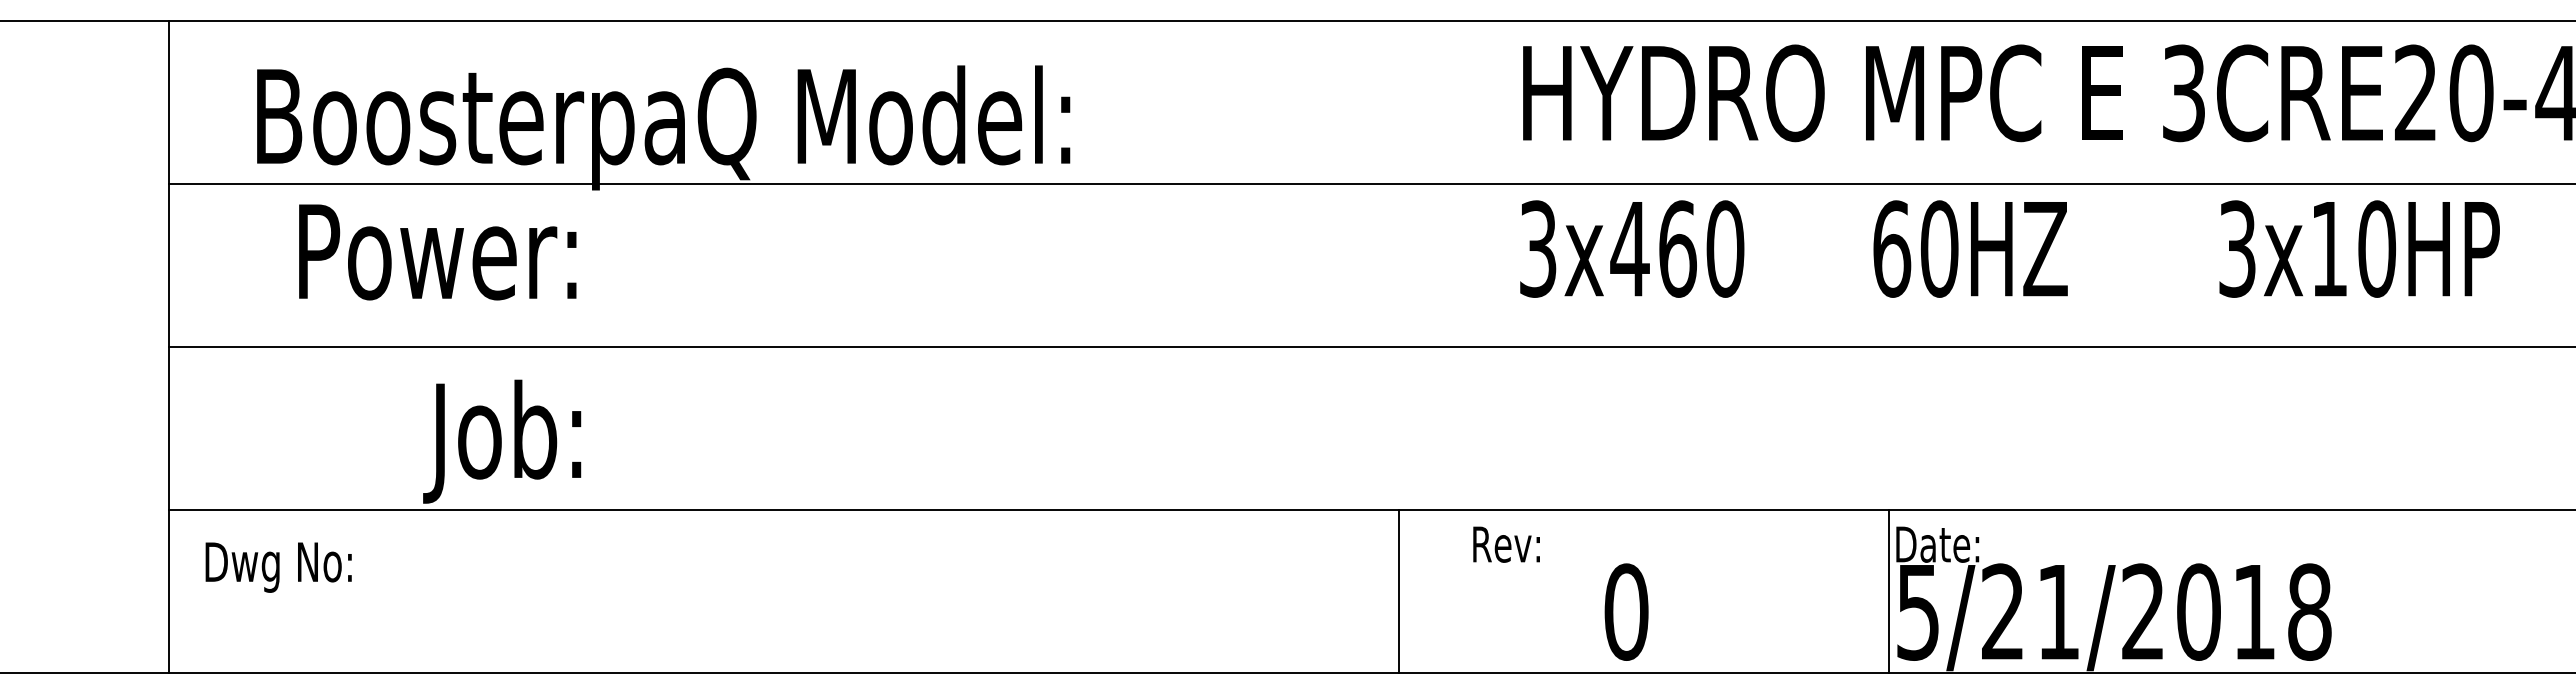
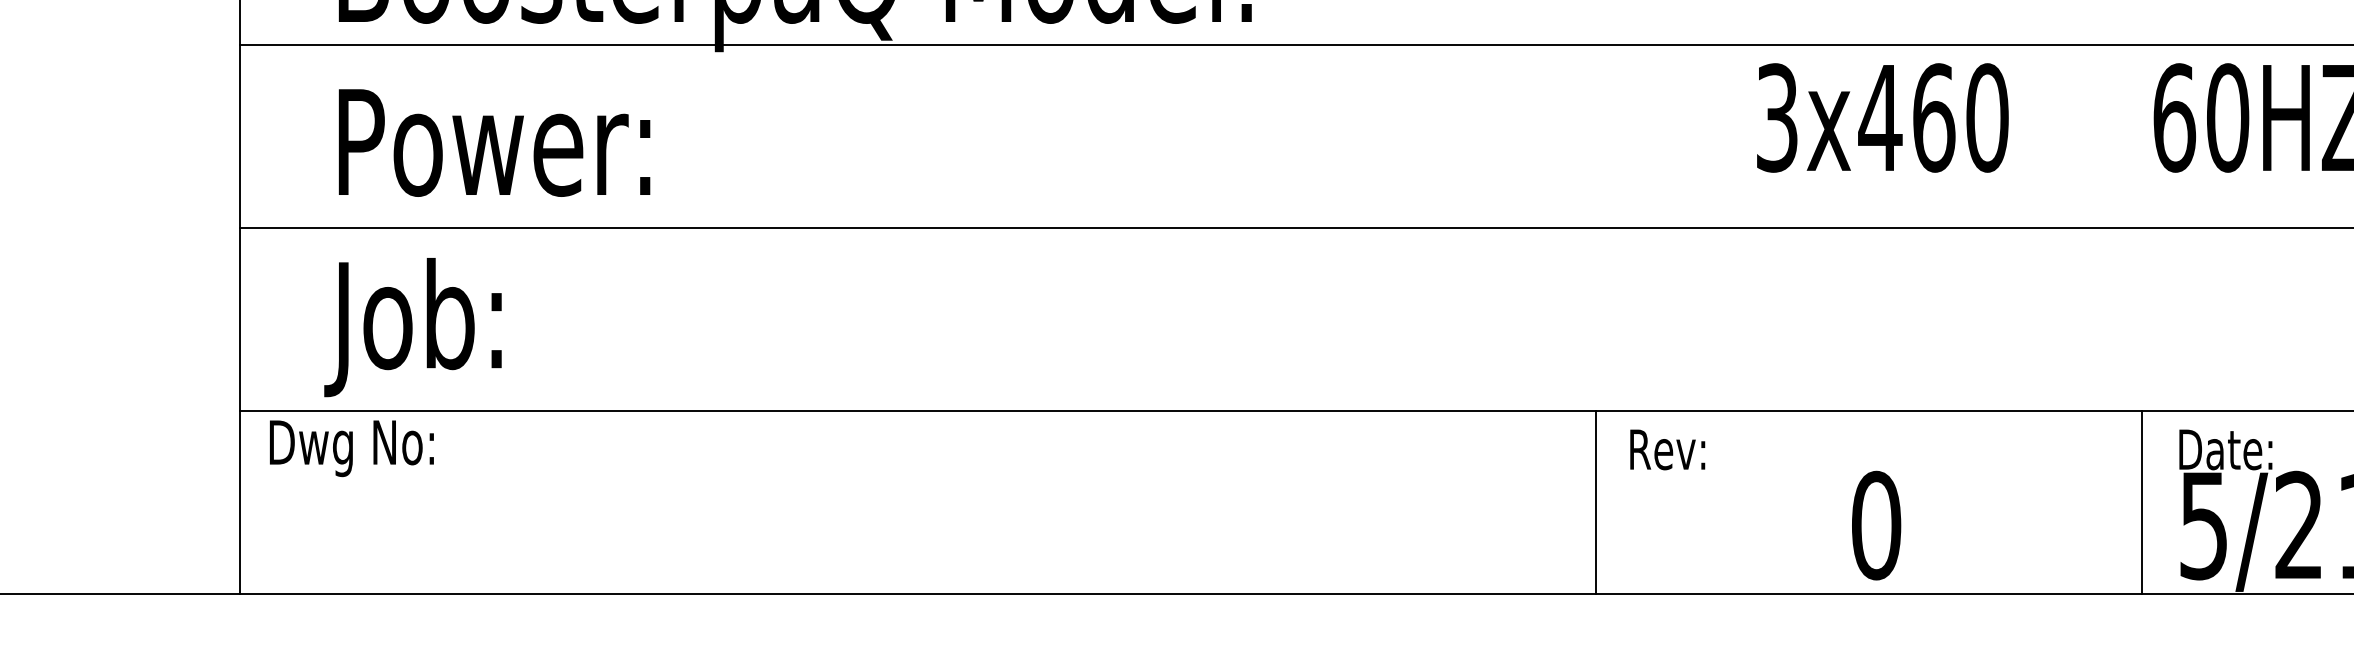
text: (437, 252) -> (494, 143), moved
text: (502, 441) -> (413, 327), moved
text: (1506, 544) -> (1667, 449), moved
text: (278, 567) -> (351, 448), moved
line: (1398, 591) -> (1595, 502), moved
line: (1889, 591) -> (2142, 502), moved

